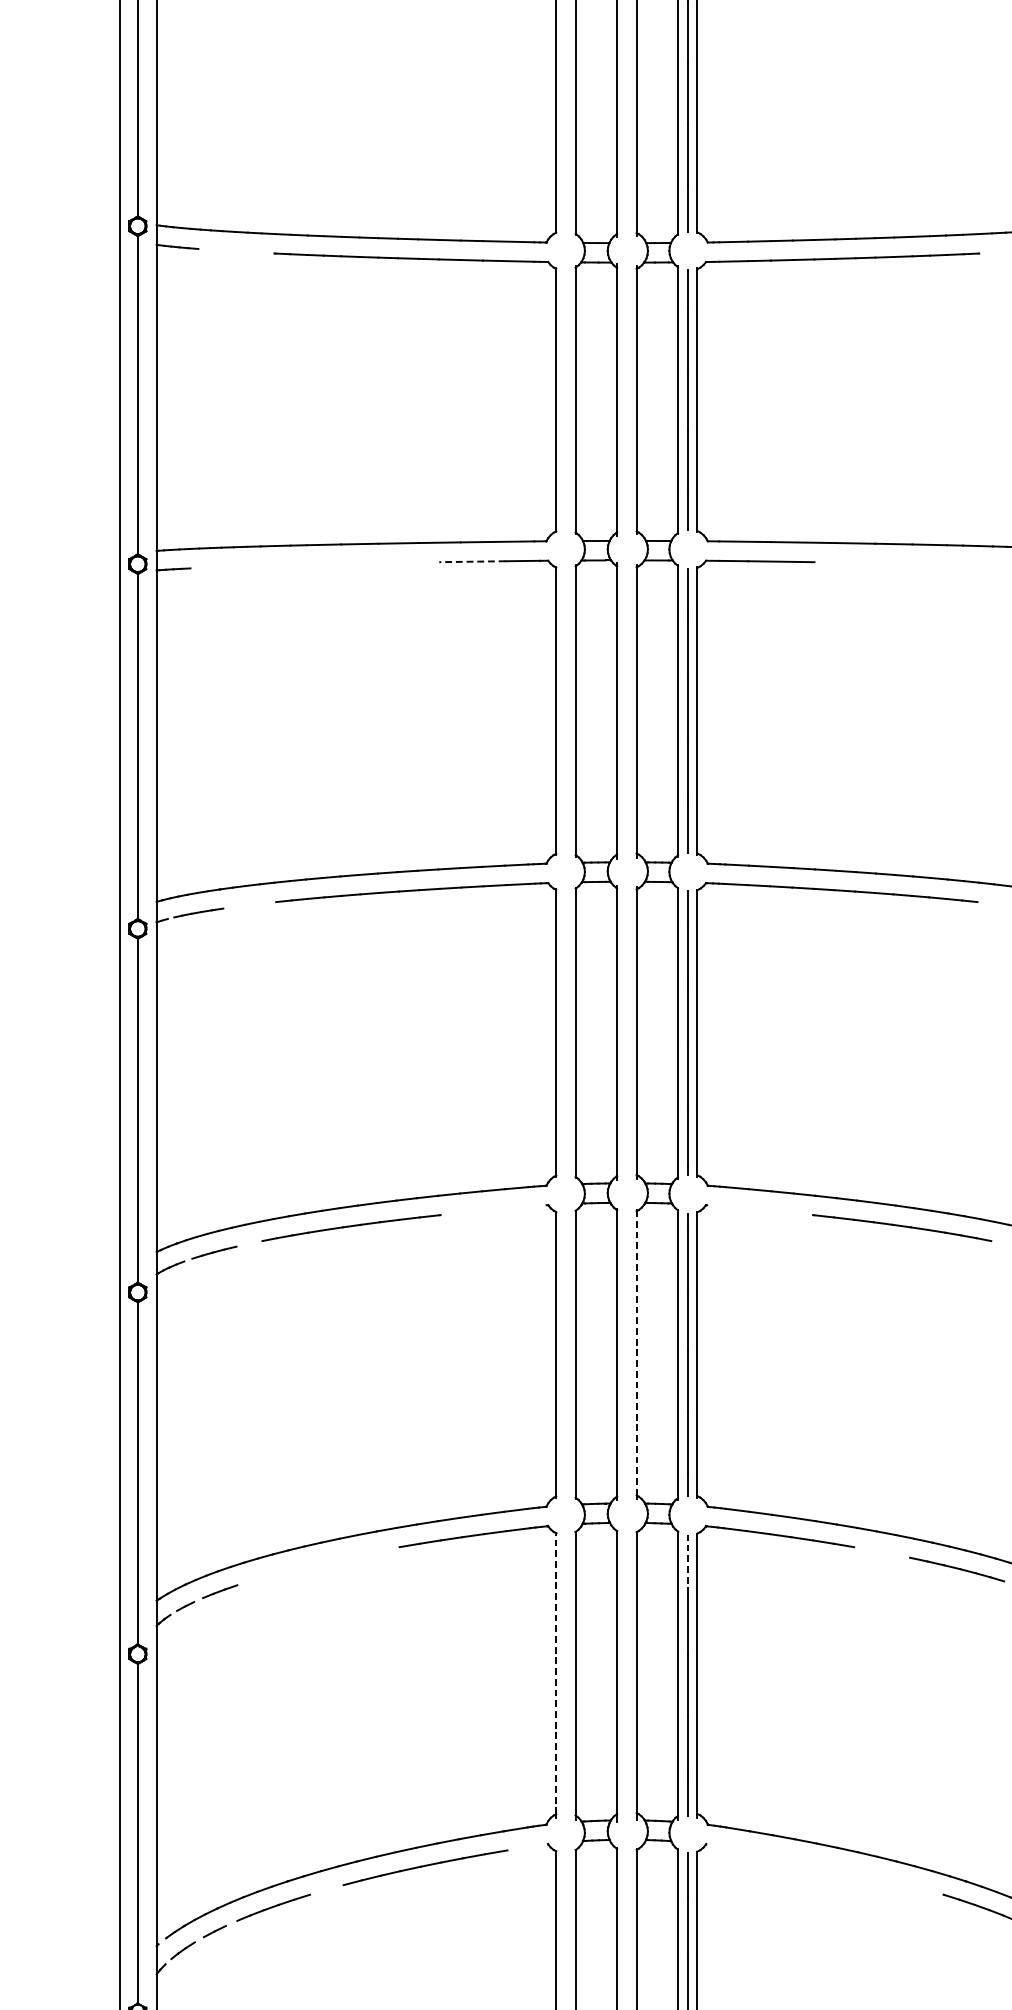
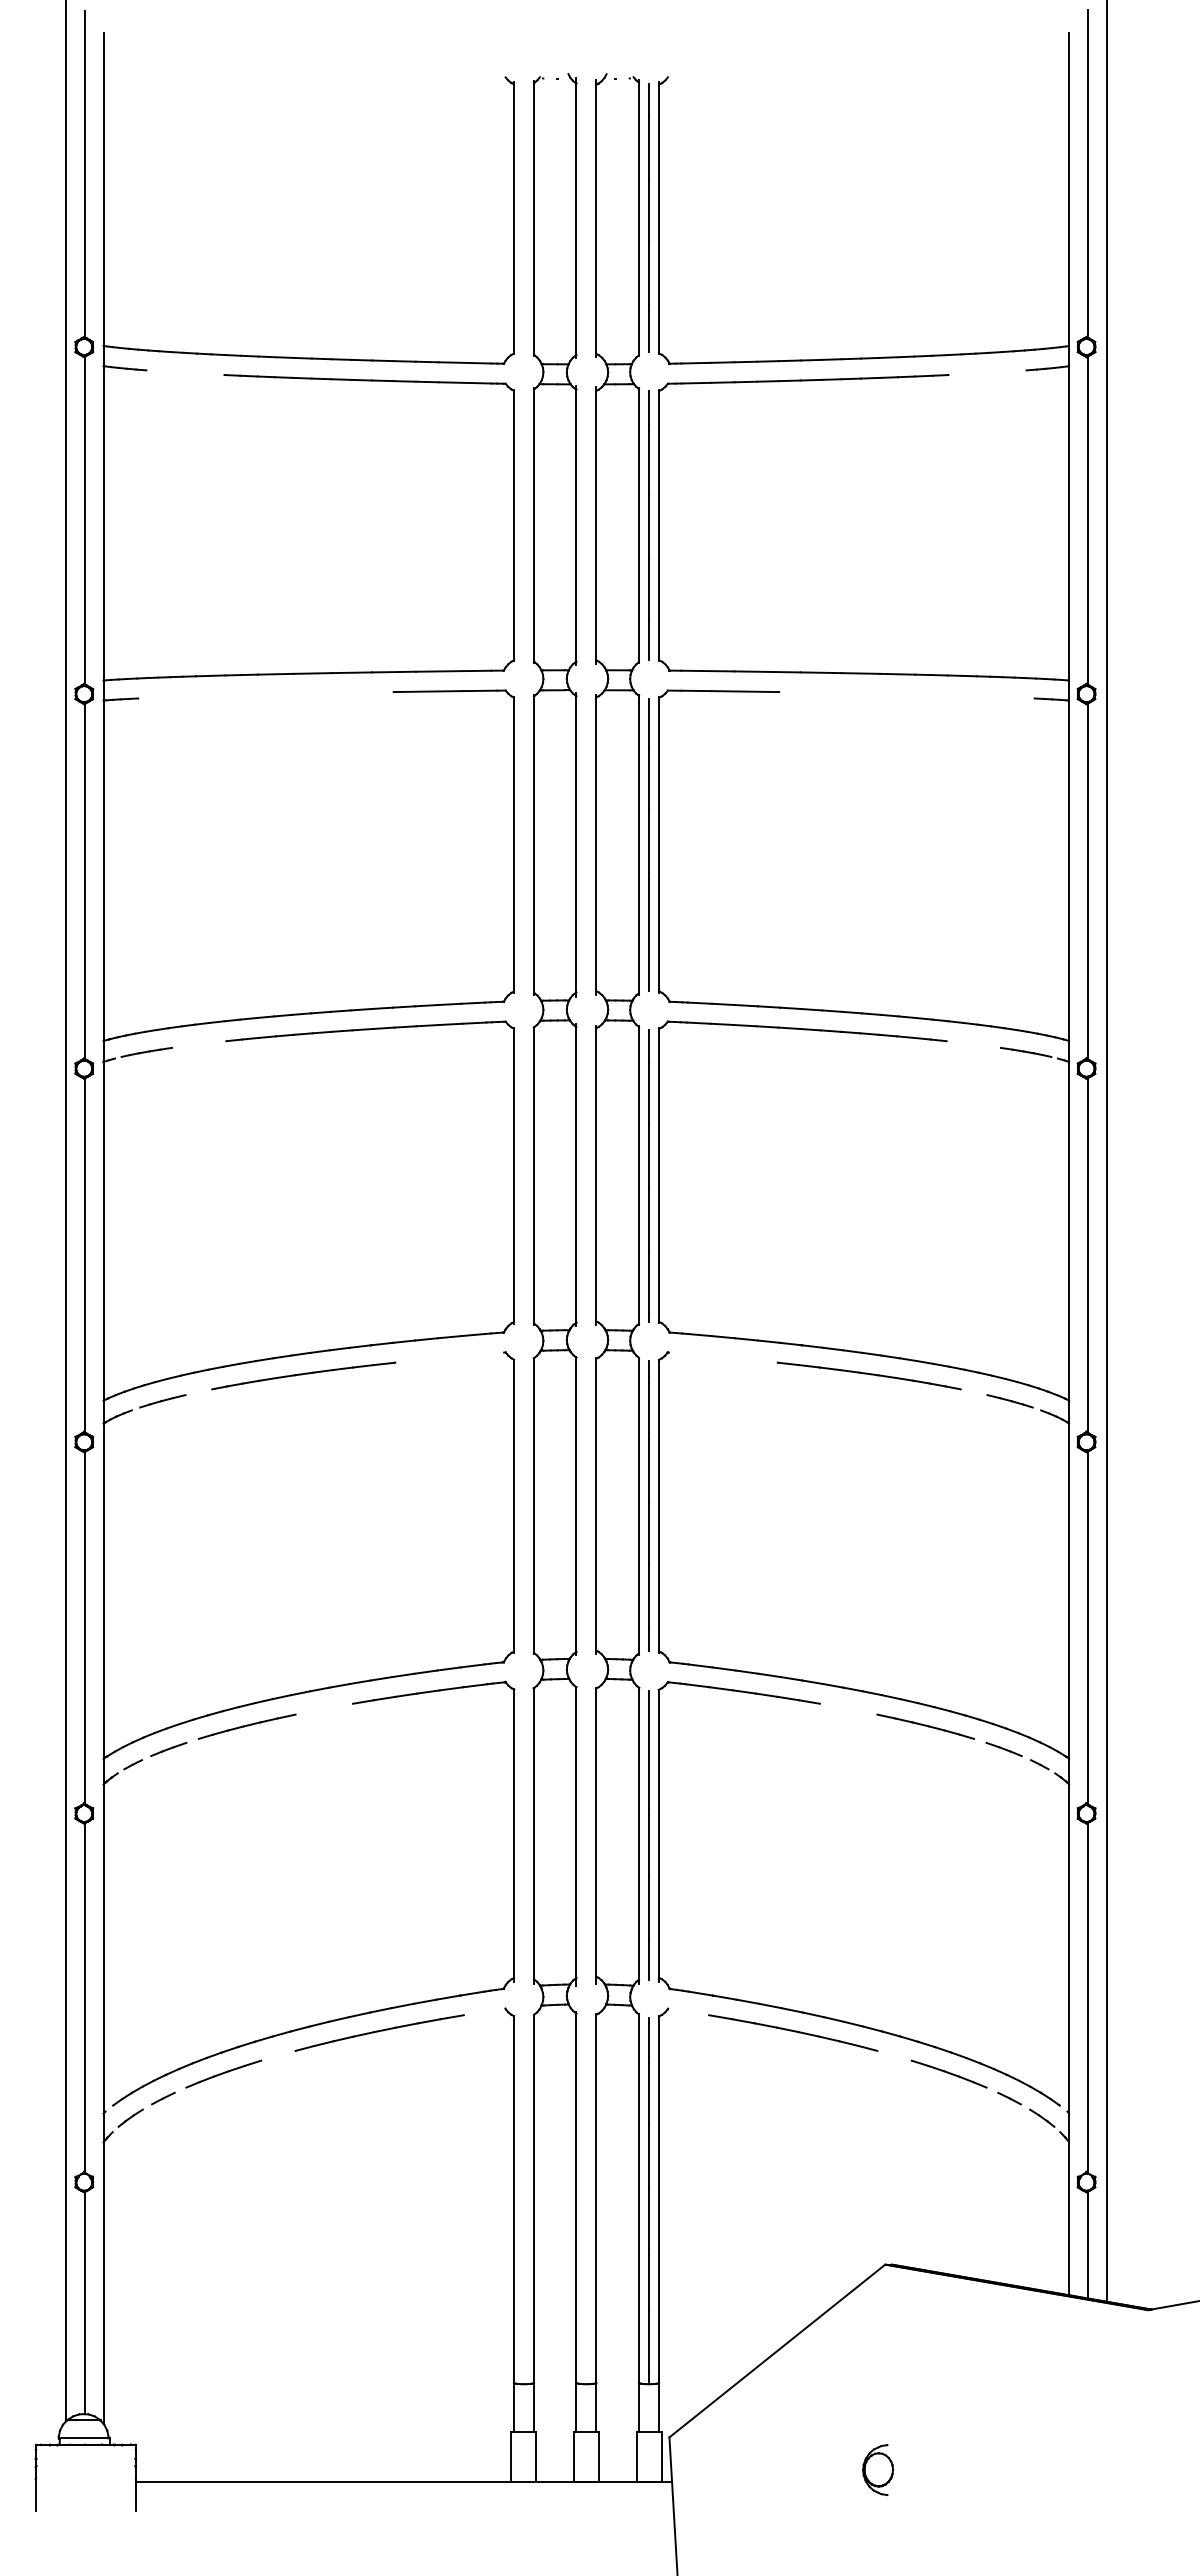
line: (472, 561) -> (427, 691), dashed -> solid
line: (636, 1353) -> (596, 1504), dashed -> solid
line: (688, 1564) -> (649, 1721), dashed -> solid
part: (295, 1569) -> (246, 1726), added
line: (555, 1673) -> (513, 1833), dashed -> solid
part: (828, 1867) -> (793, 2032), added

